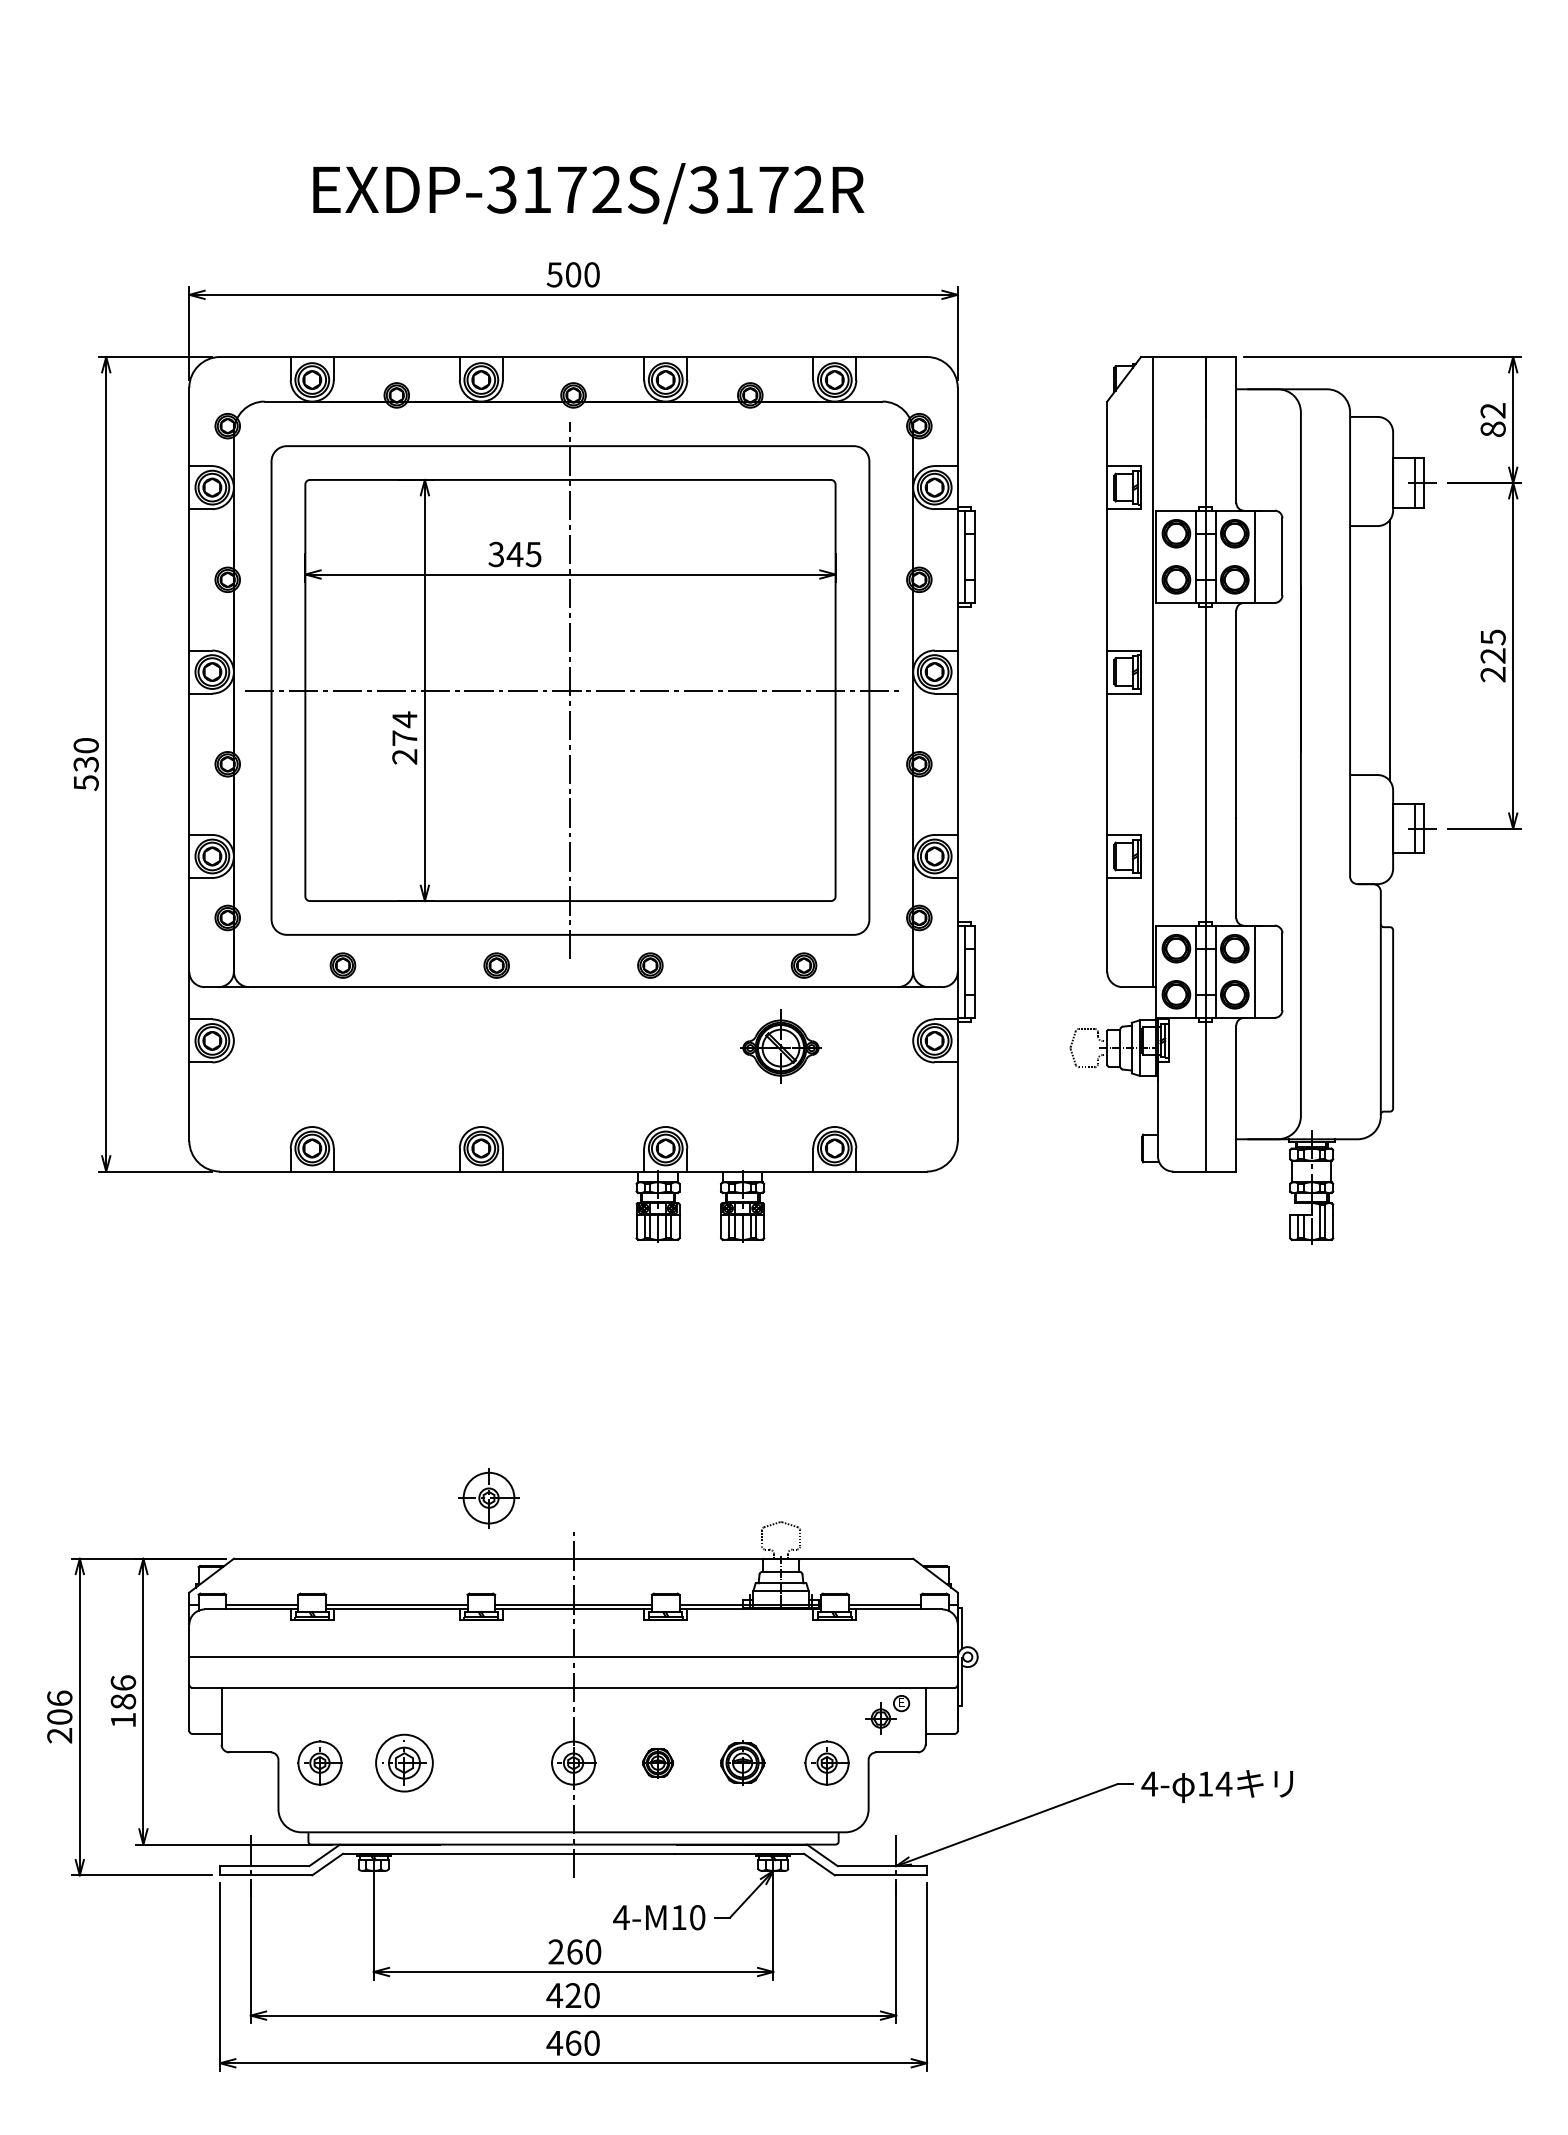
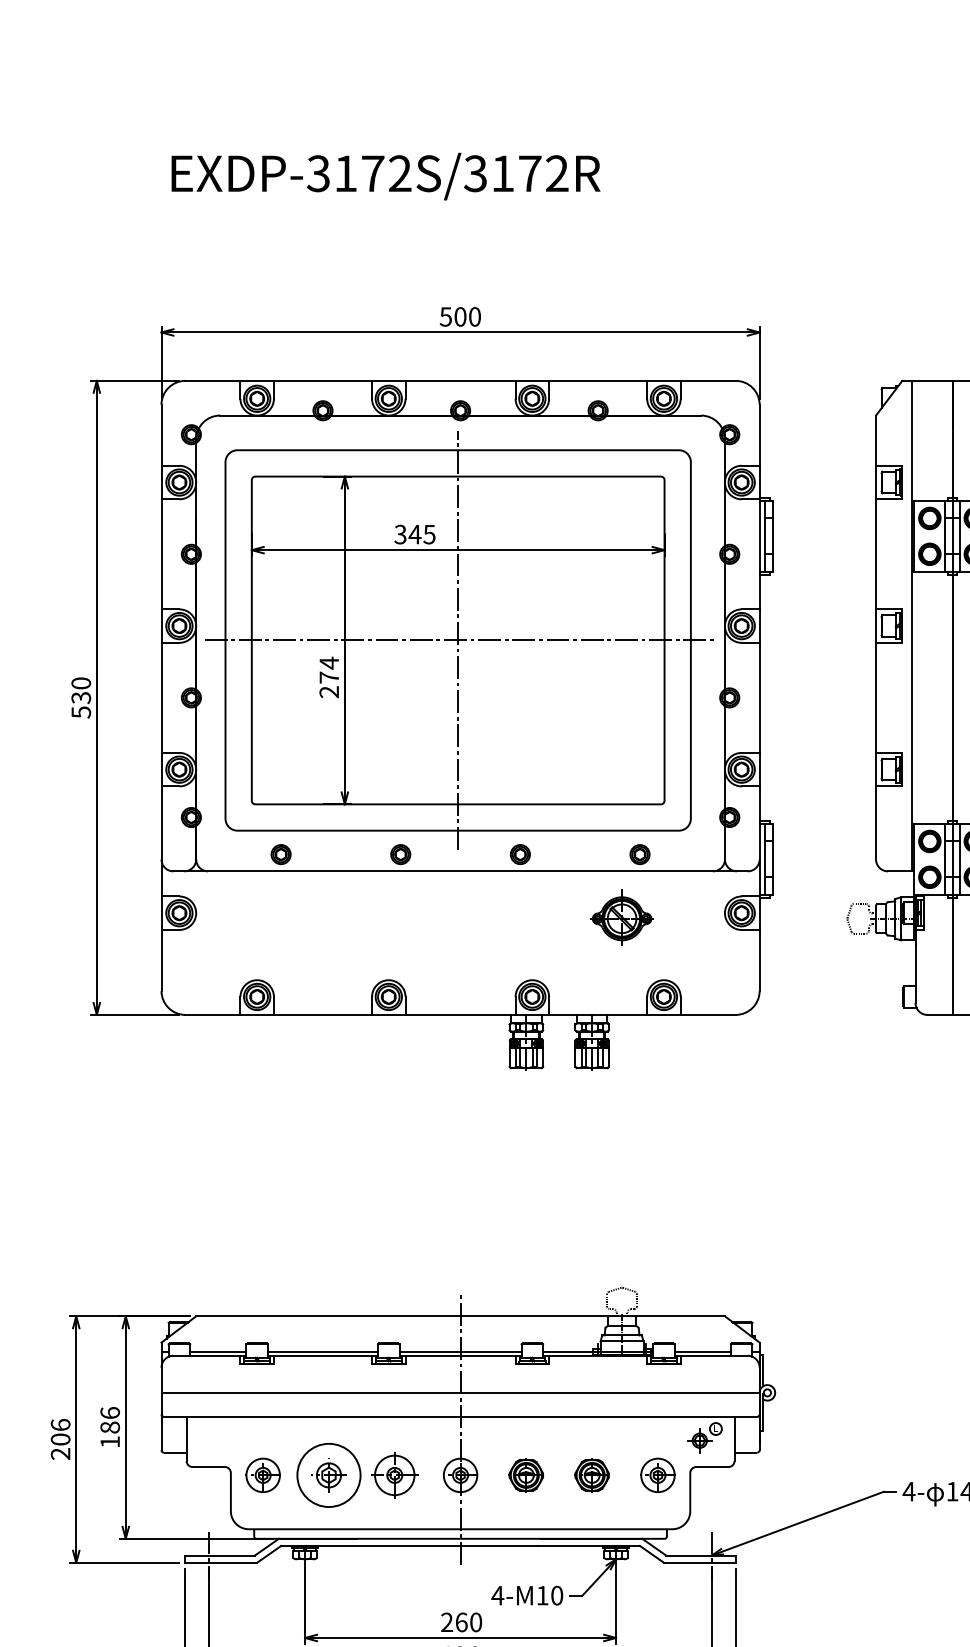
text: (588, 193) -> (385, 176), moved
part: (488, 1498) -> (394, 1475), moved
circle: (404, 1762) -> (328, 1474), size x1.43
part: (657, 1762) -> (525, 1474), size x1.43

